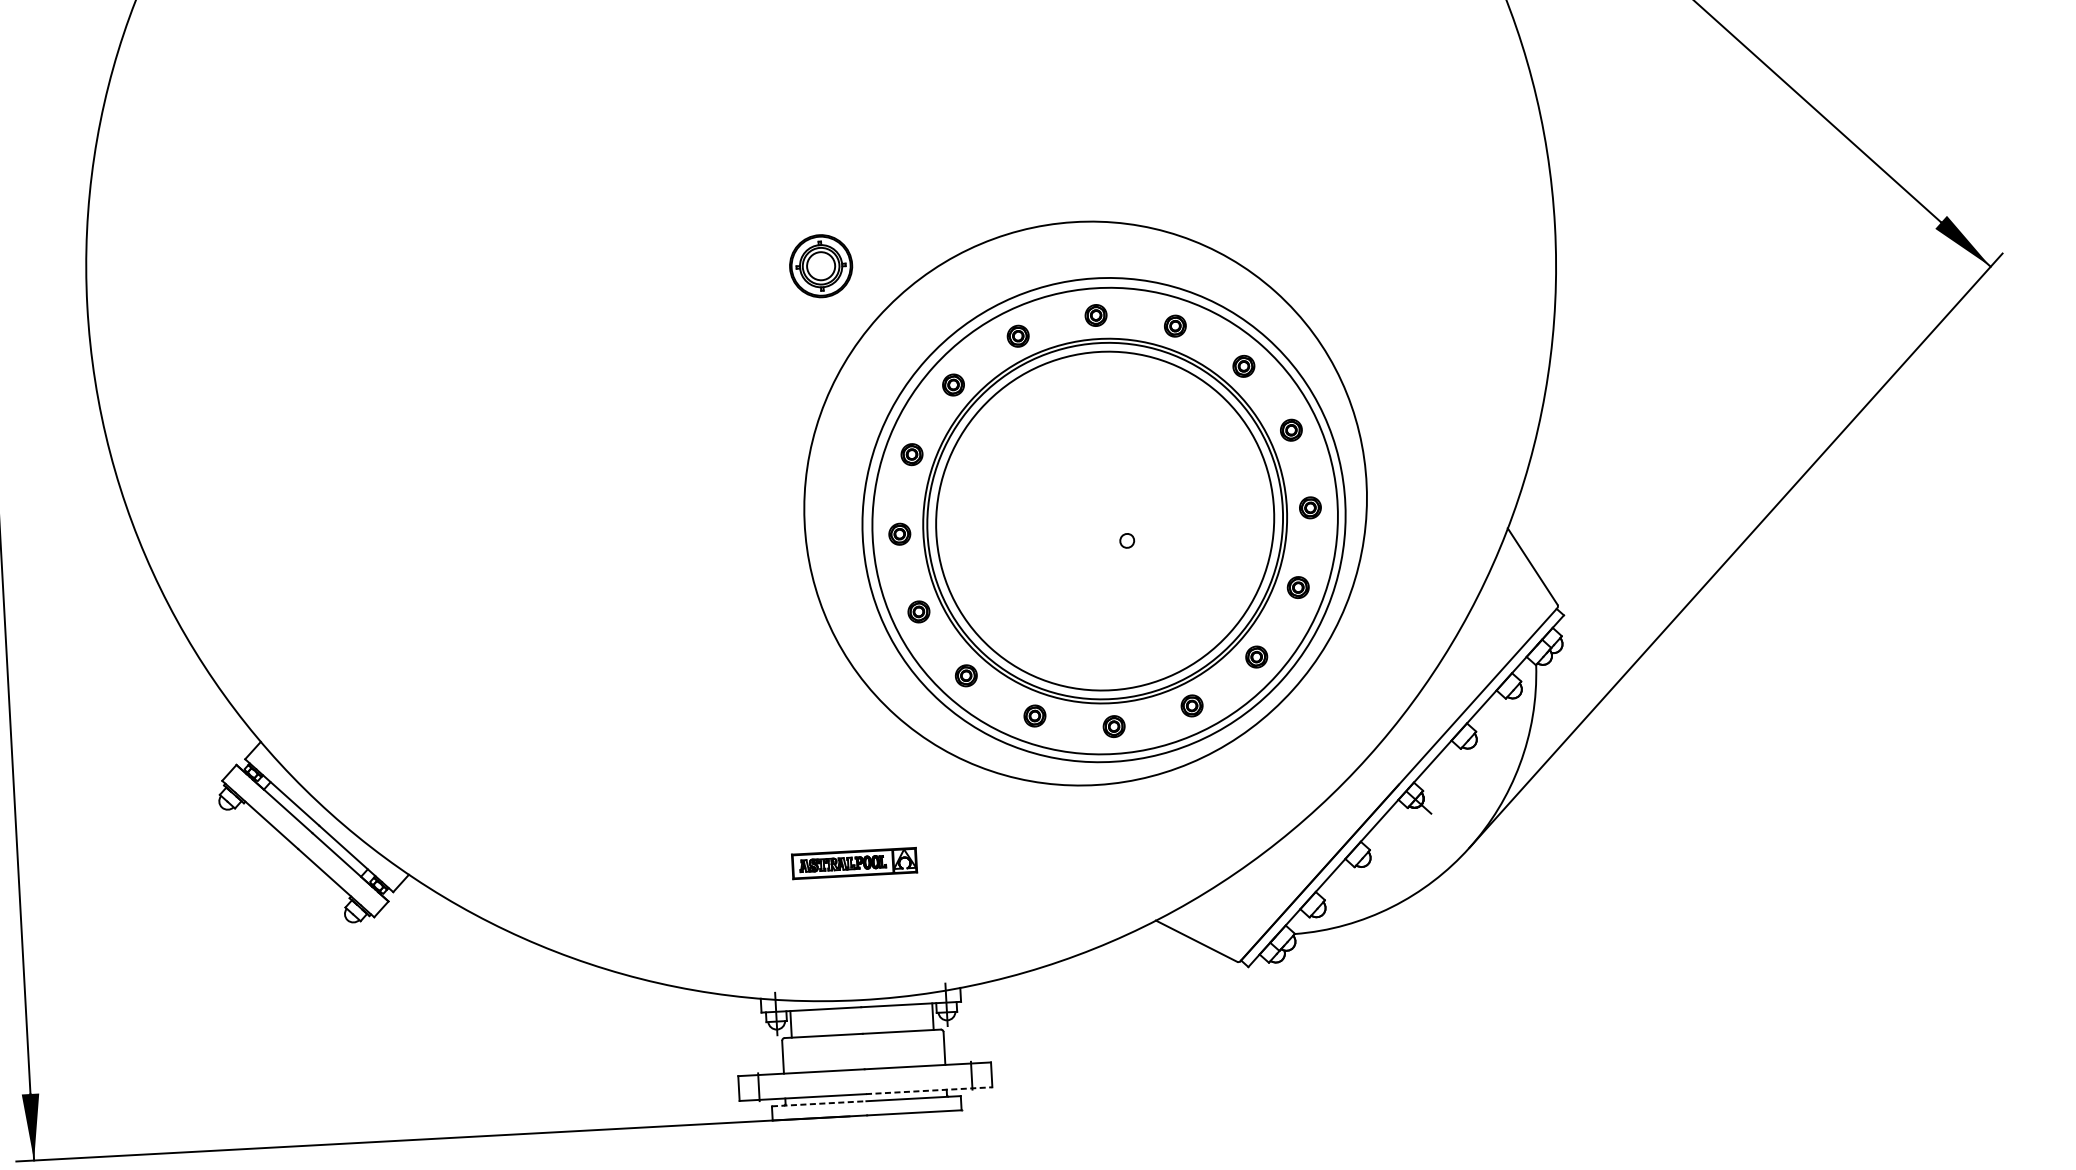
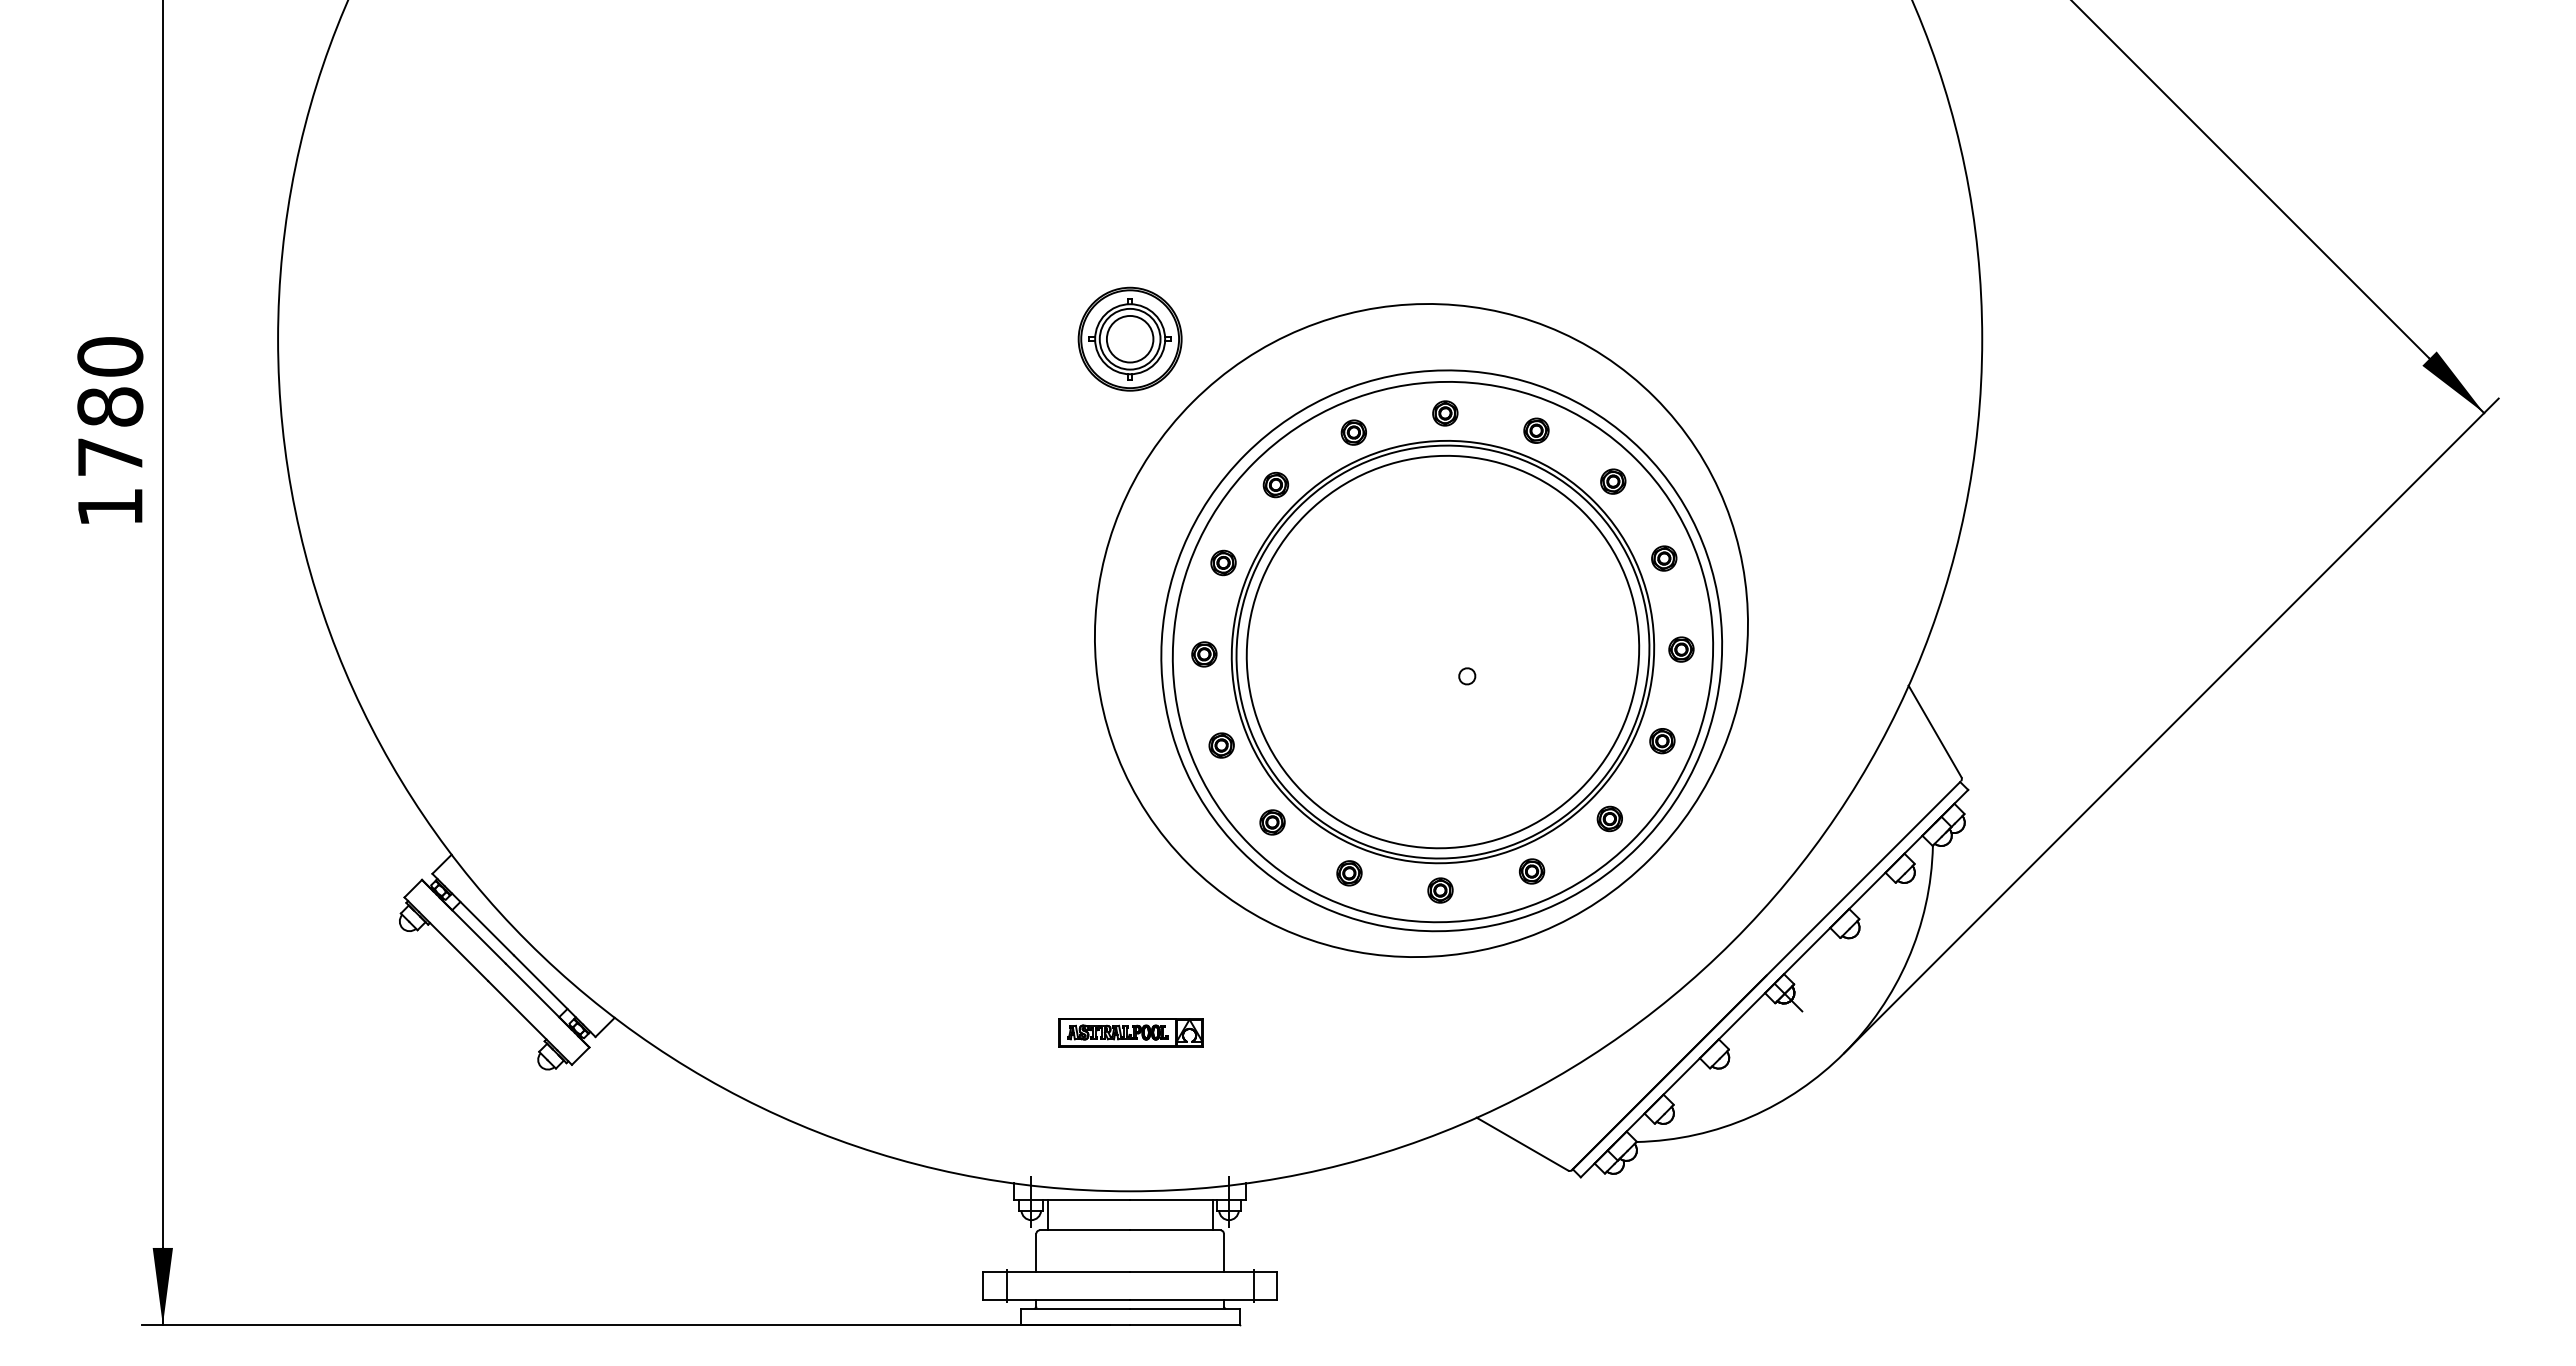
part: (820, 265) -> (1129, 338), size x1.43
line: (930, 1090) -> (1204, 1300), dashed -> solid
line: (819, 1103) -> (1075, 1308), dashed -> solid

